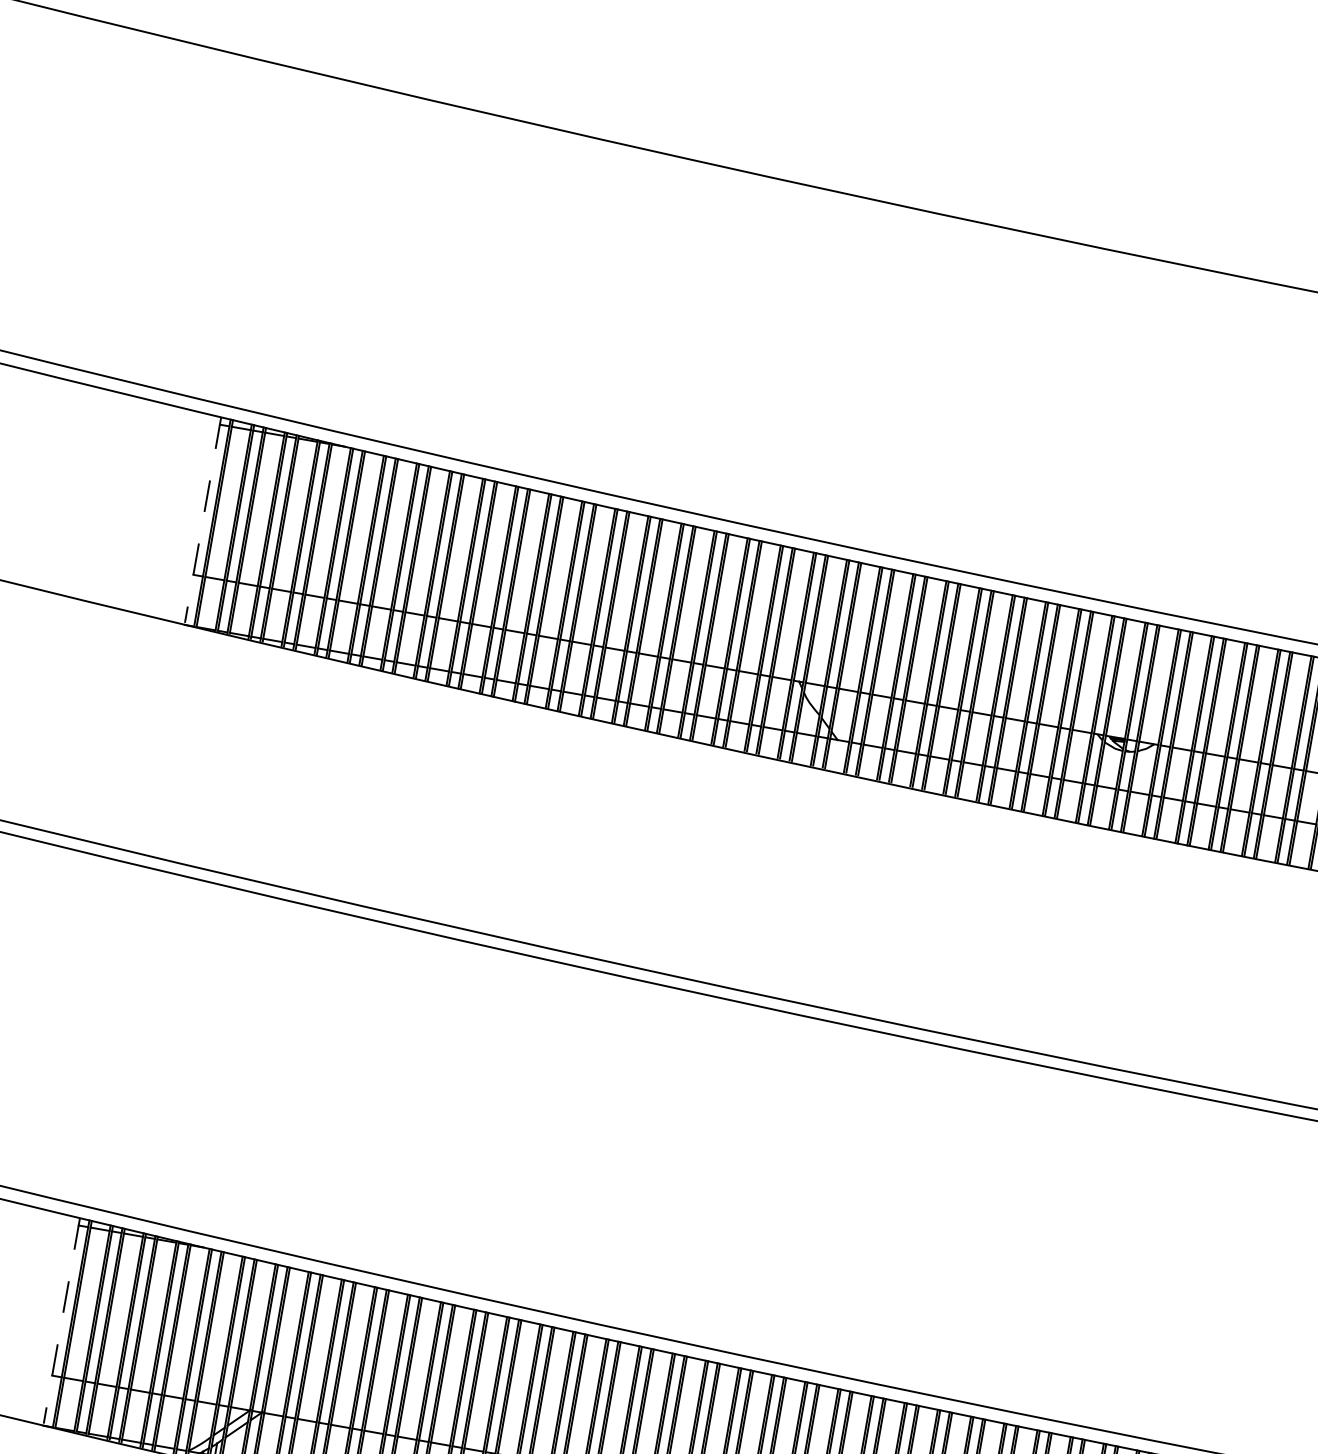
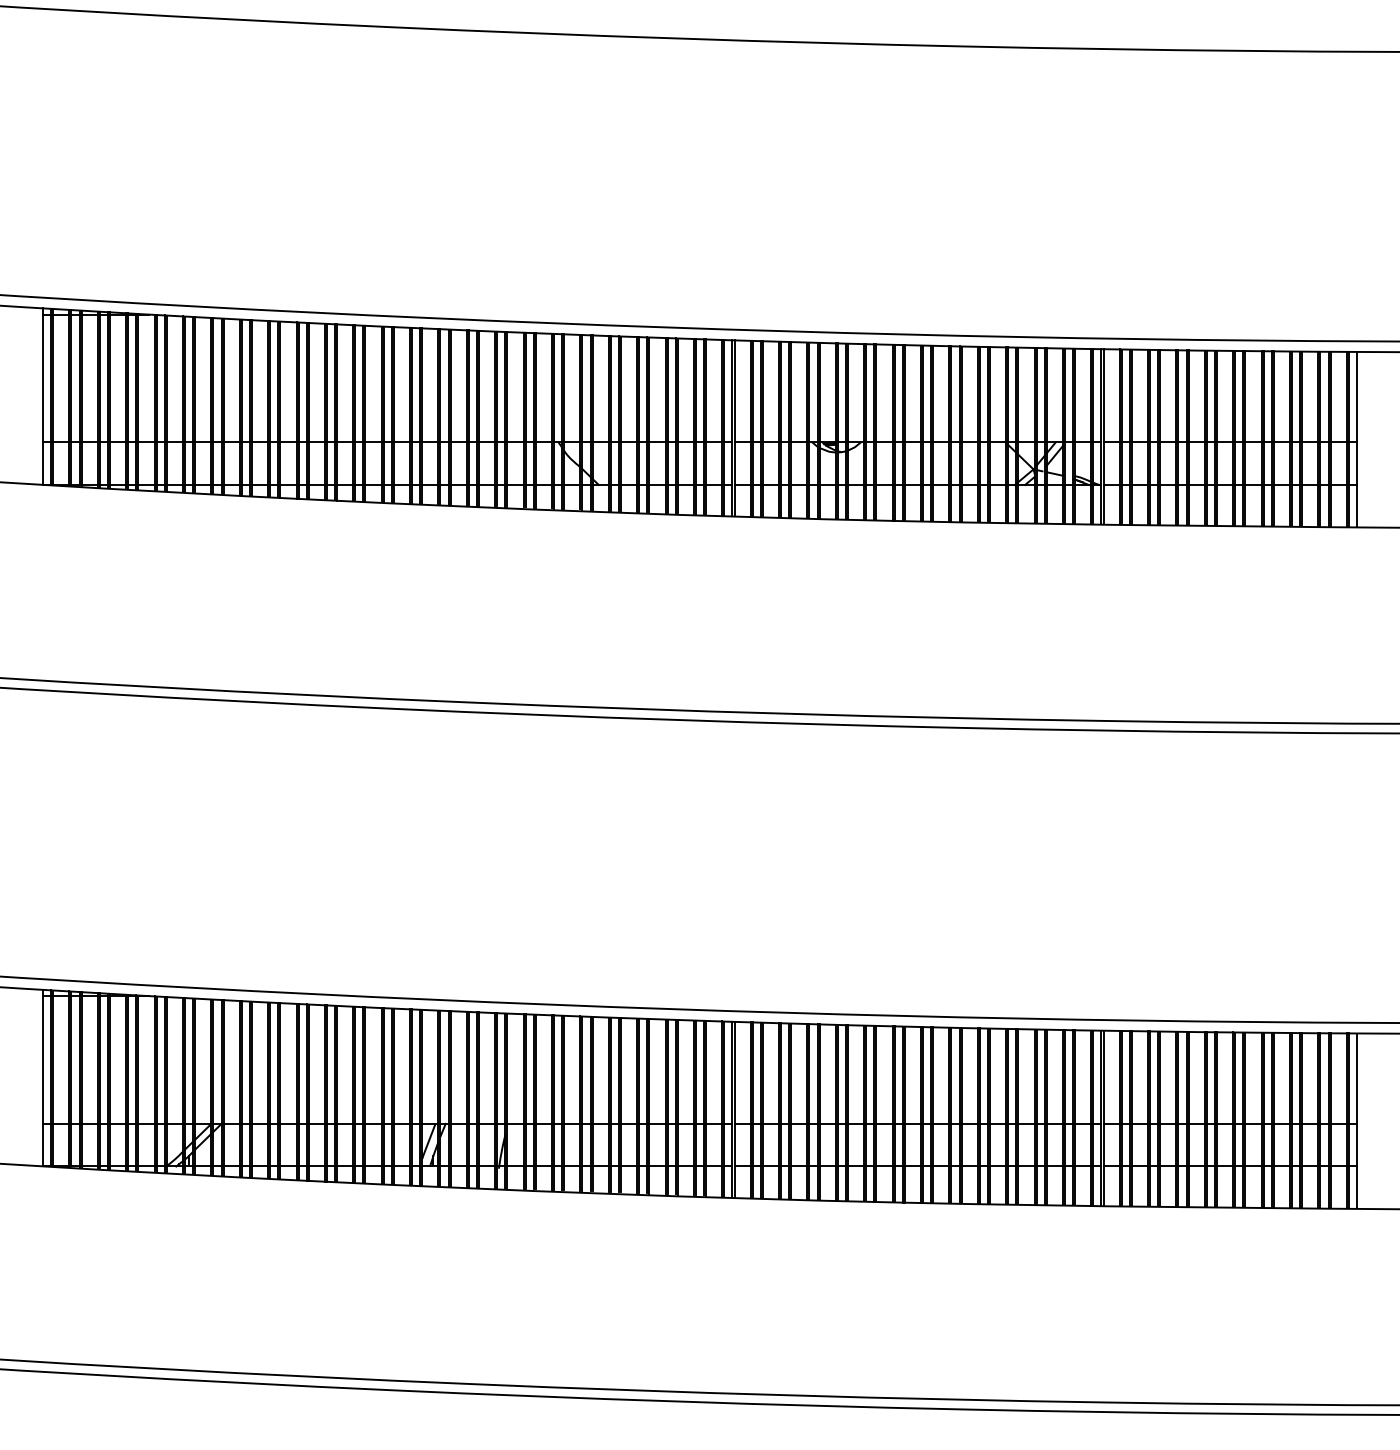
line: (203, 520) -> (43, 396), dashed -> solid
line: (62, 1321) -> (43, 1077), dashed -> solid

